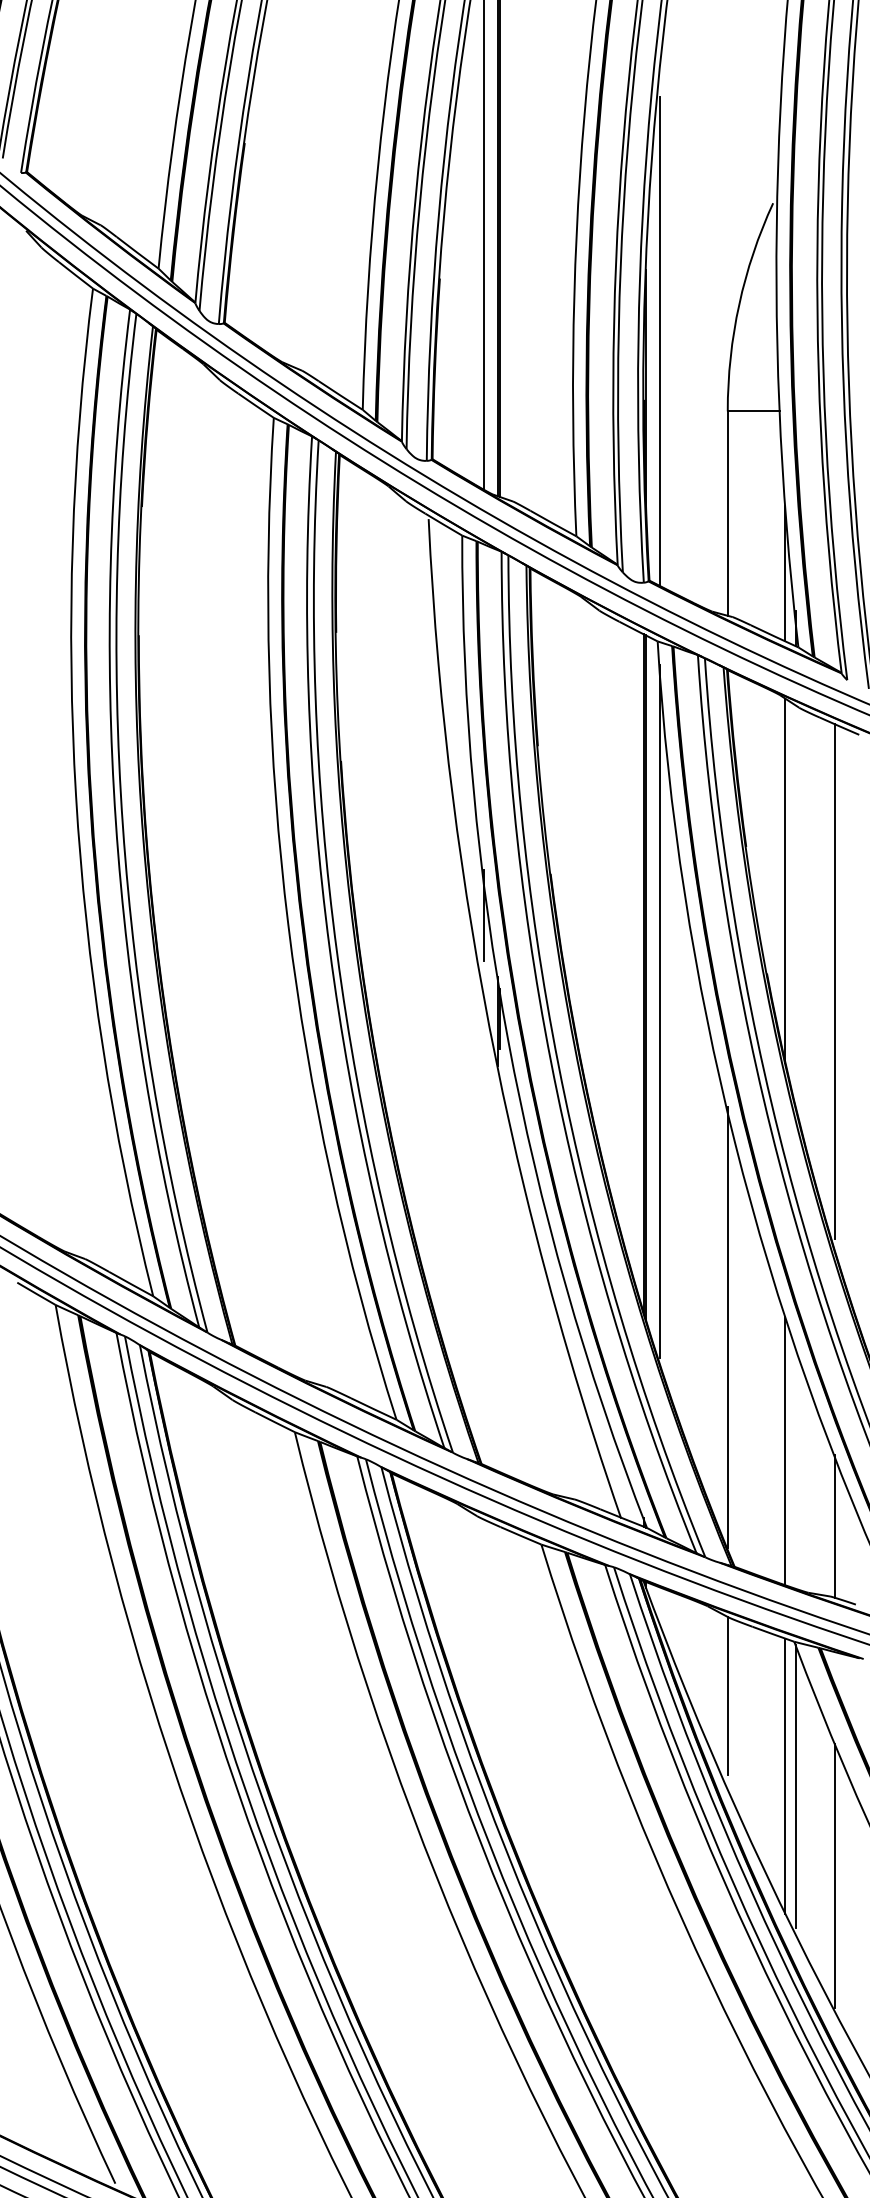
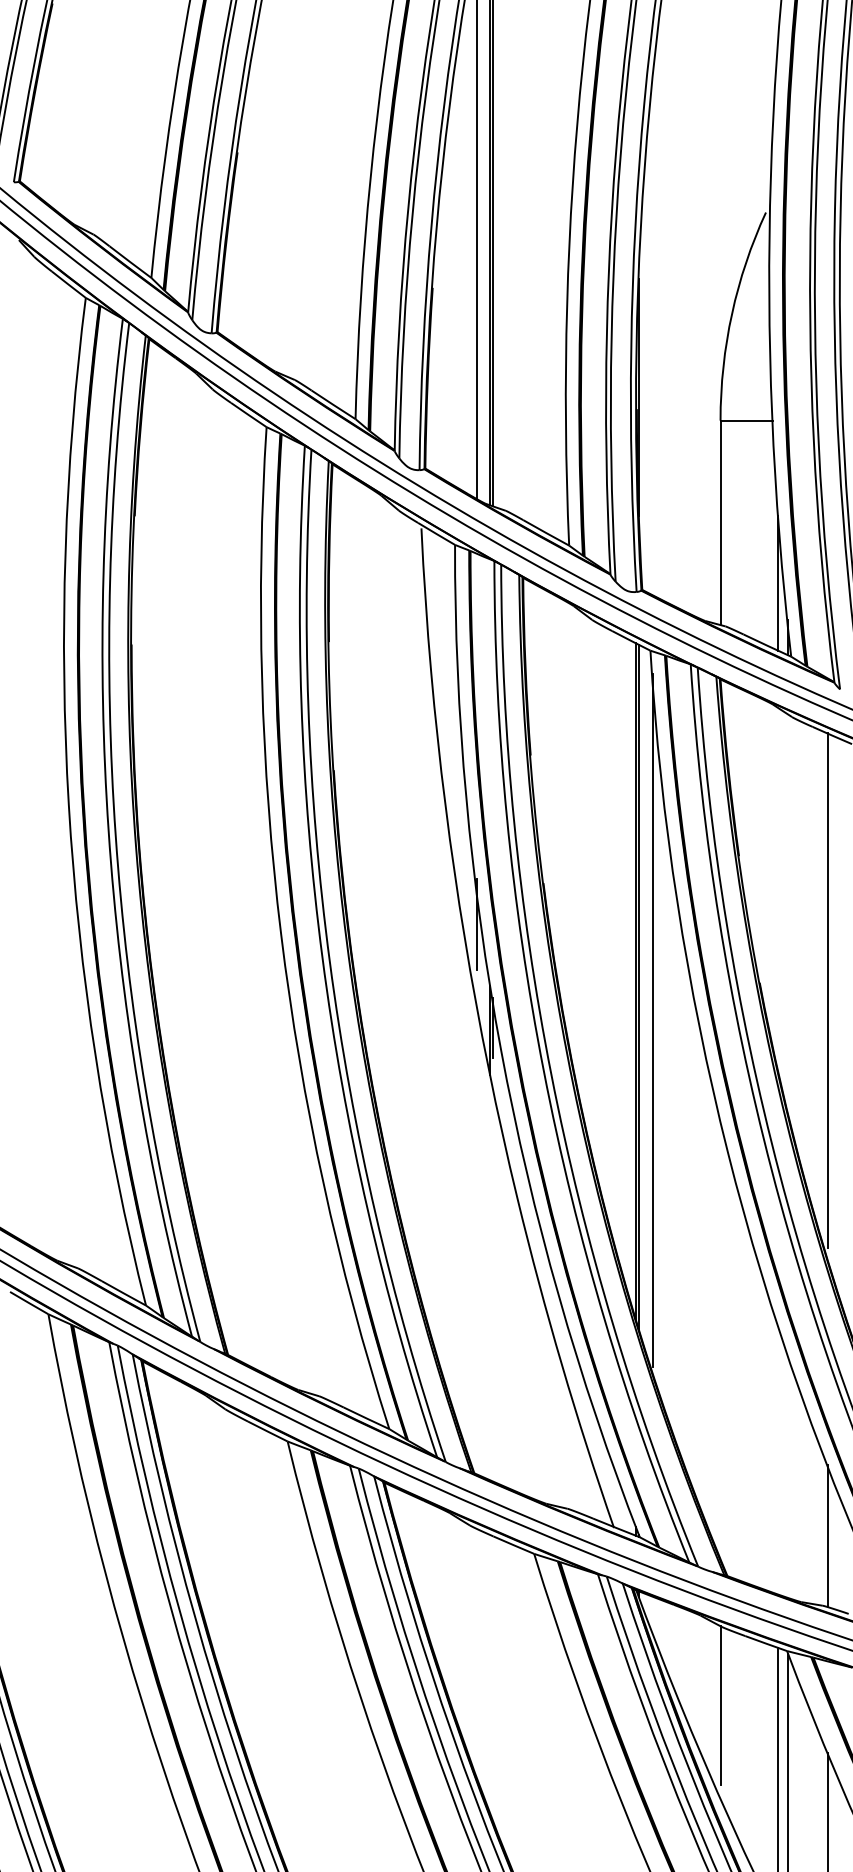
line: (660, 340) -> (653, 349), removed
line: (785, 880) -> (778, 889), removed
line: (727, 1326) -> (720, 1335), removed
line: (785, 1450) -> (778, 1459), removed

